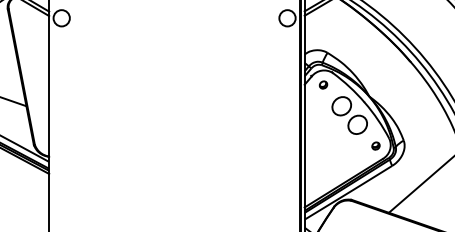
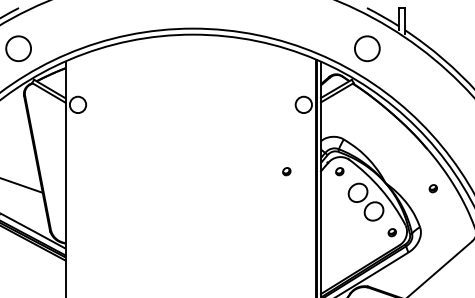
part: (270, 84) -> (286, 171), added
part: (416, 101) -> (432, 188), added

